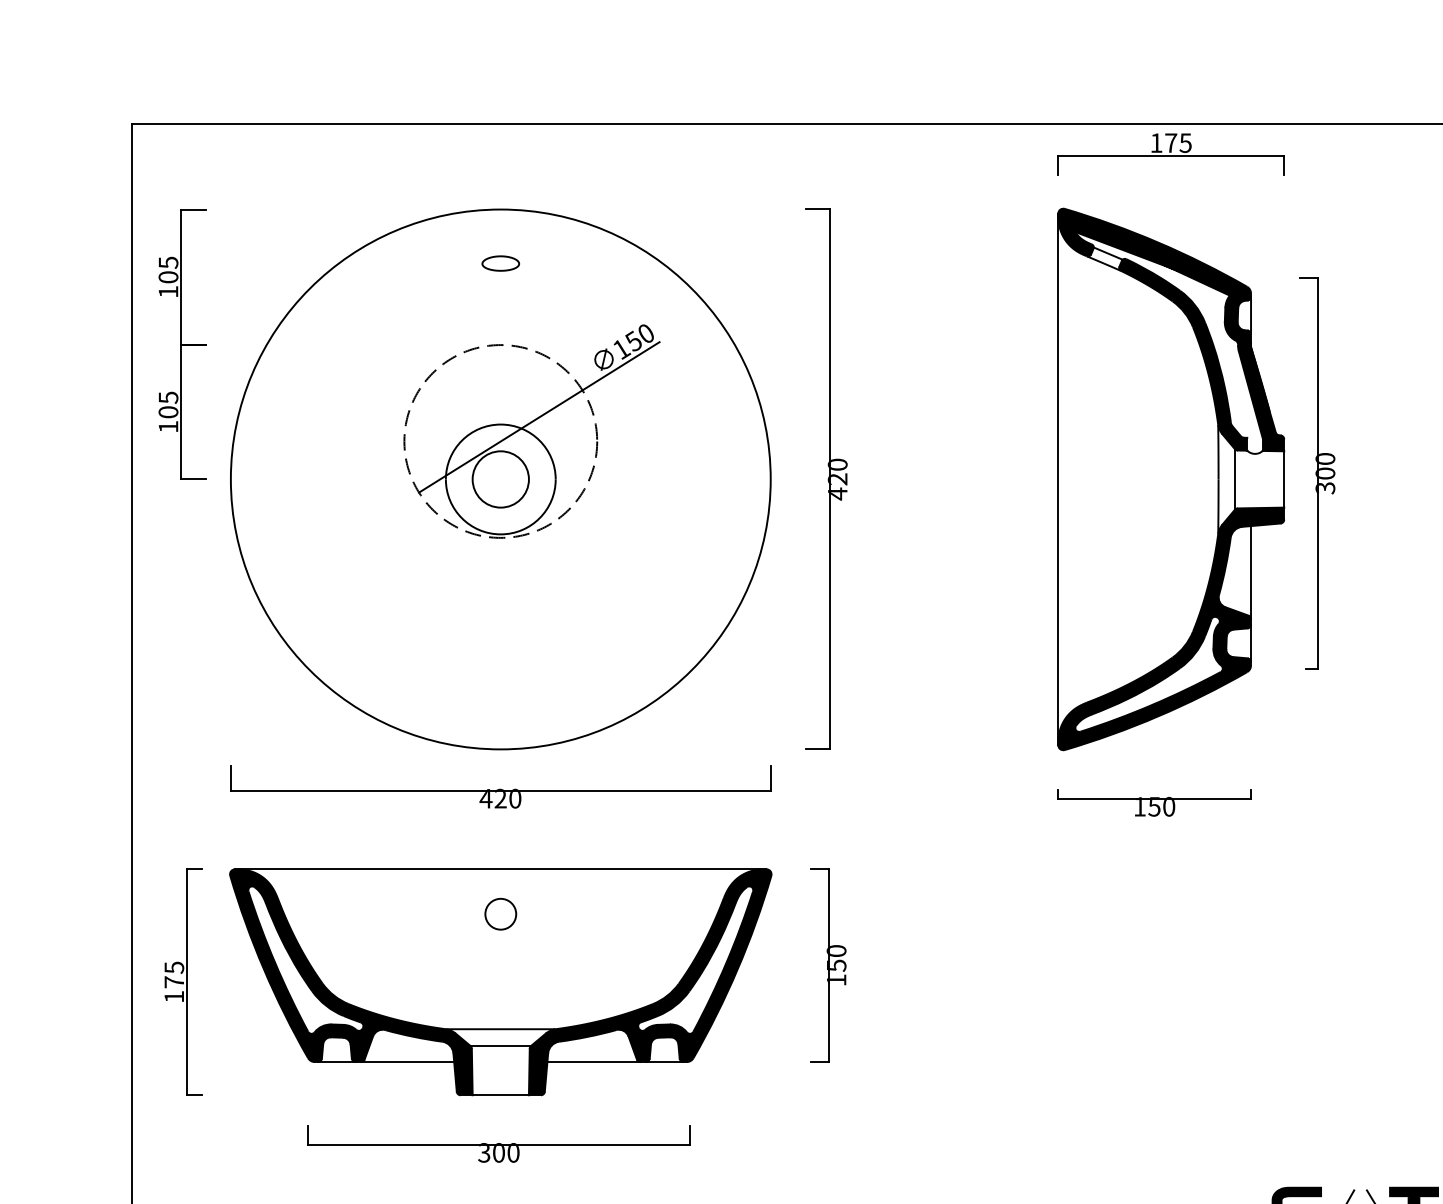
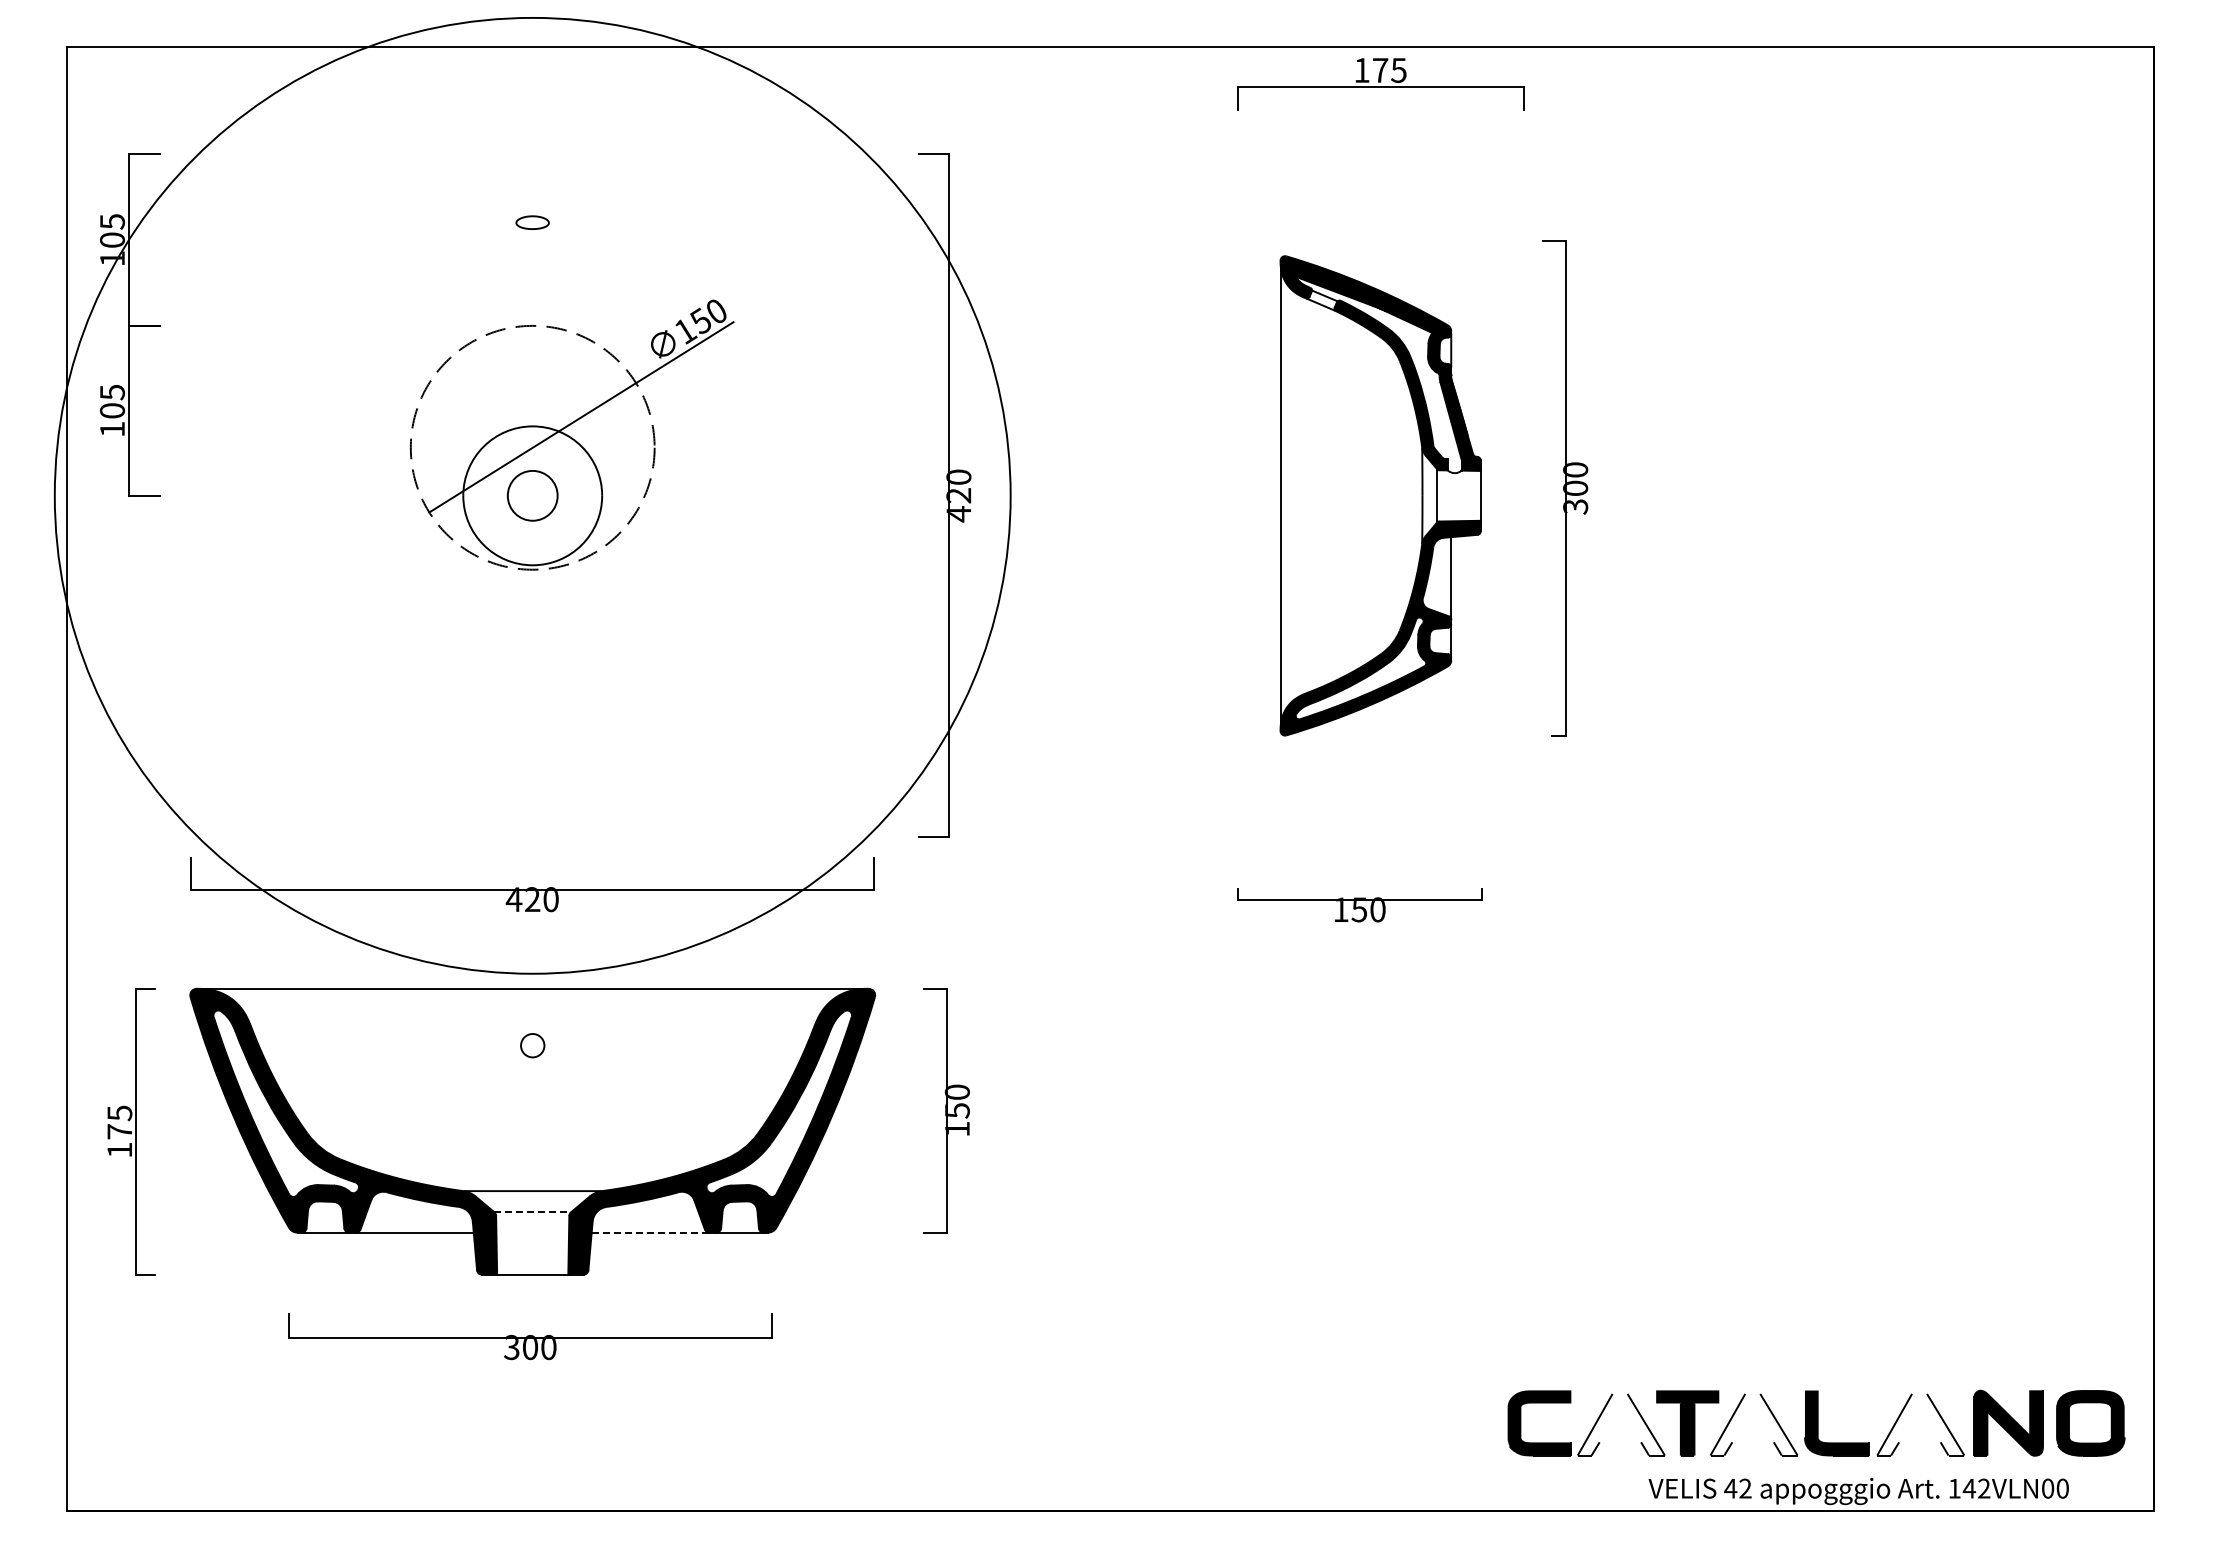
part: (500, 263) -> (532, 222), size x0.7
circle: (500, 479) -> (532, 495), size x0.7
circle: (500, 479) -> (532, 495), size x1.4
part: (1171, 479) -> (1380, 495), size x0.7
circle: (500, 914) -> (532, 1045), size x0.6
line: (501, 1046) -> (533, 1212), solid -> dashed
line: (593, 1061) -> (650, 1232), solid -> dashed

